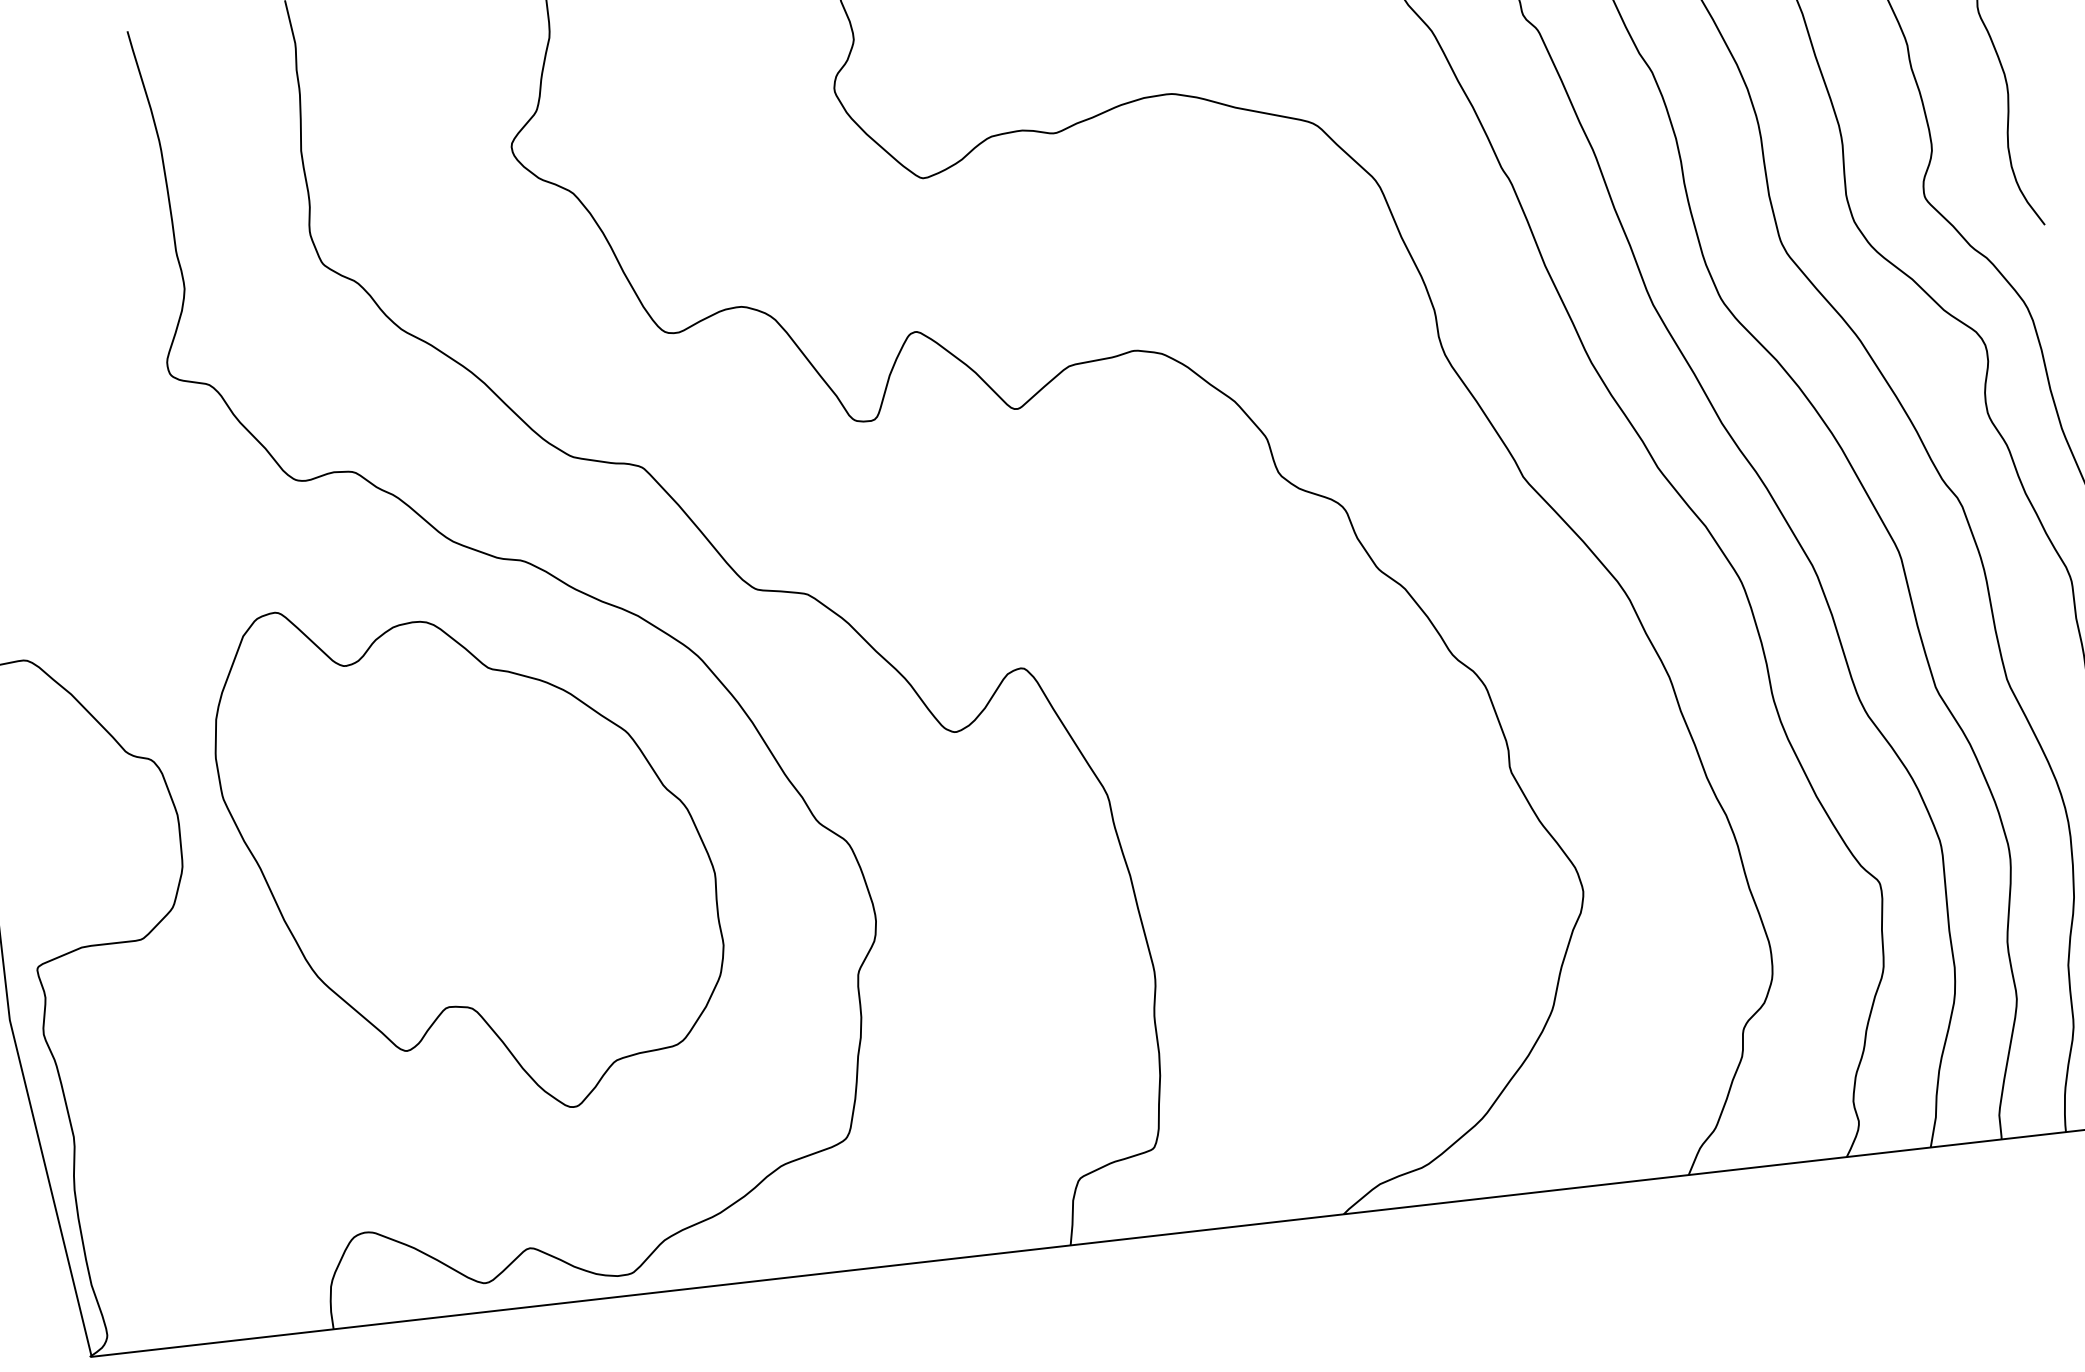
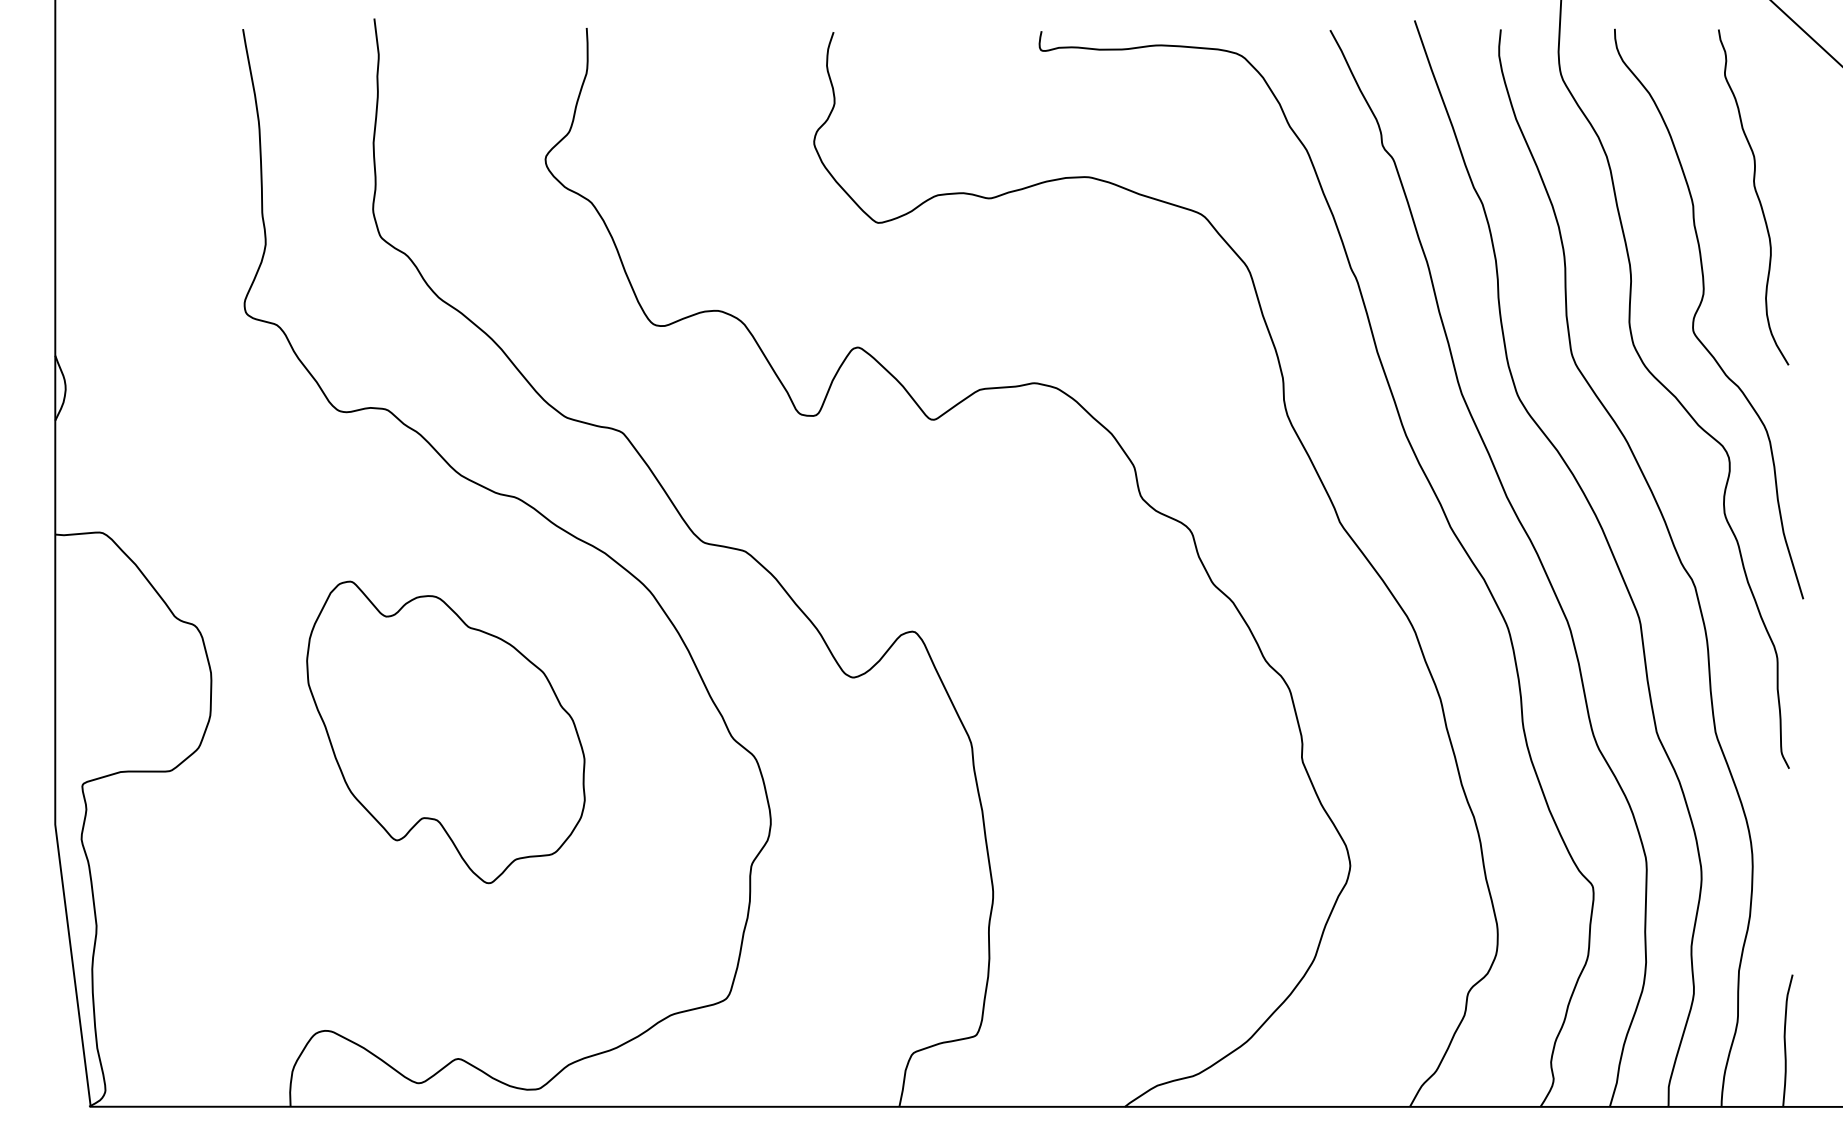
part: (469, 854) -> (445, 732), size x0.7

